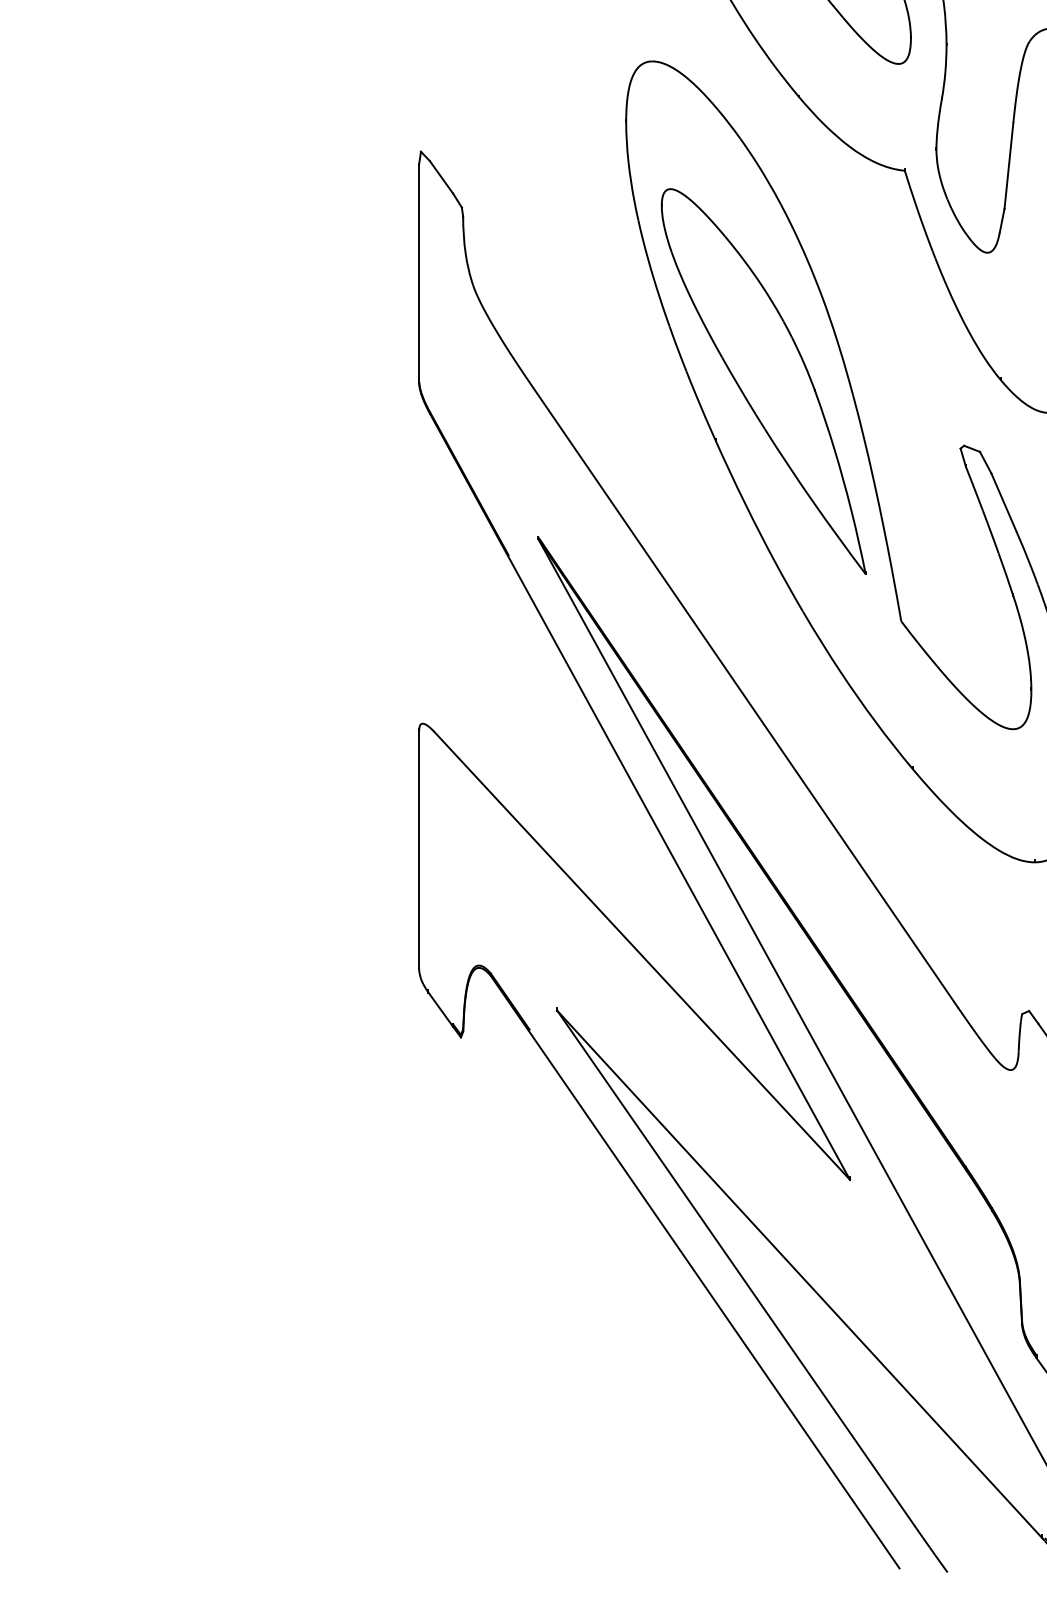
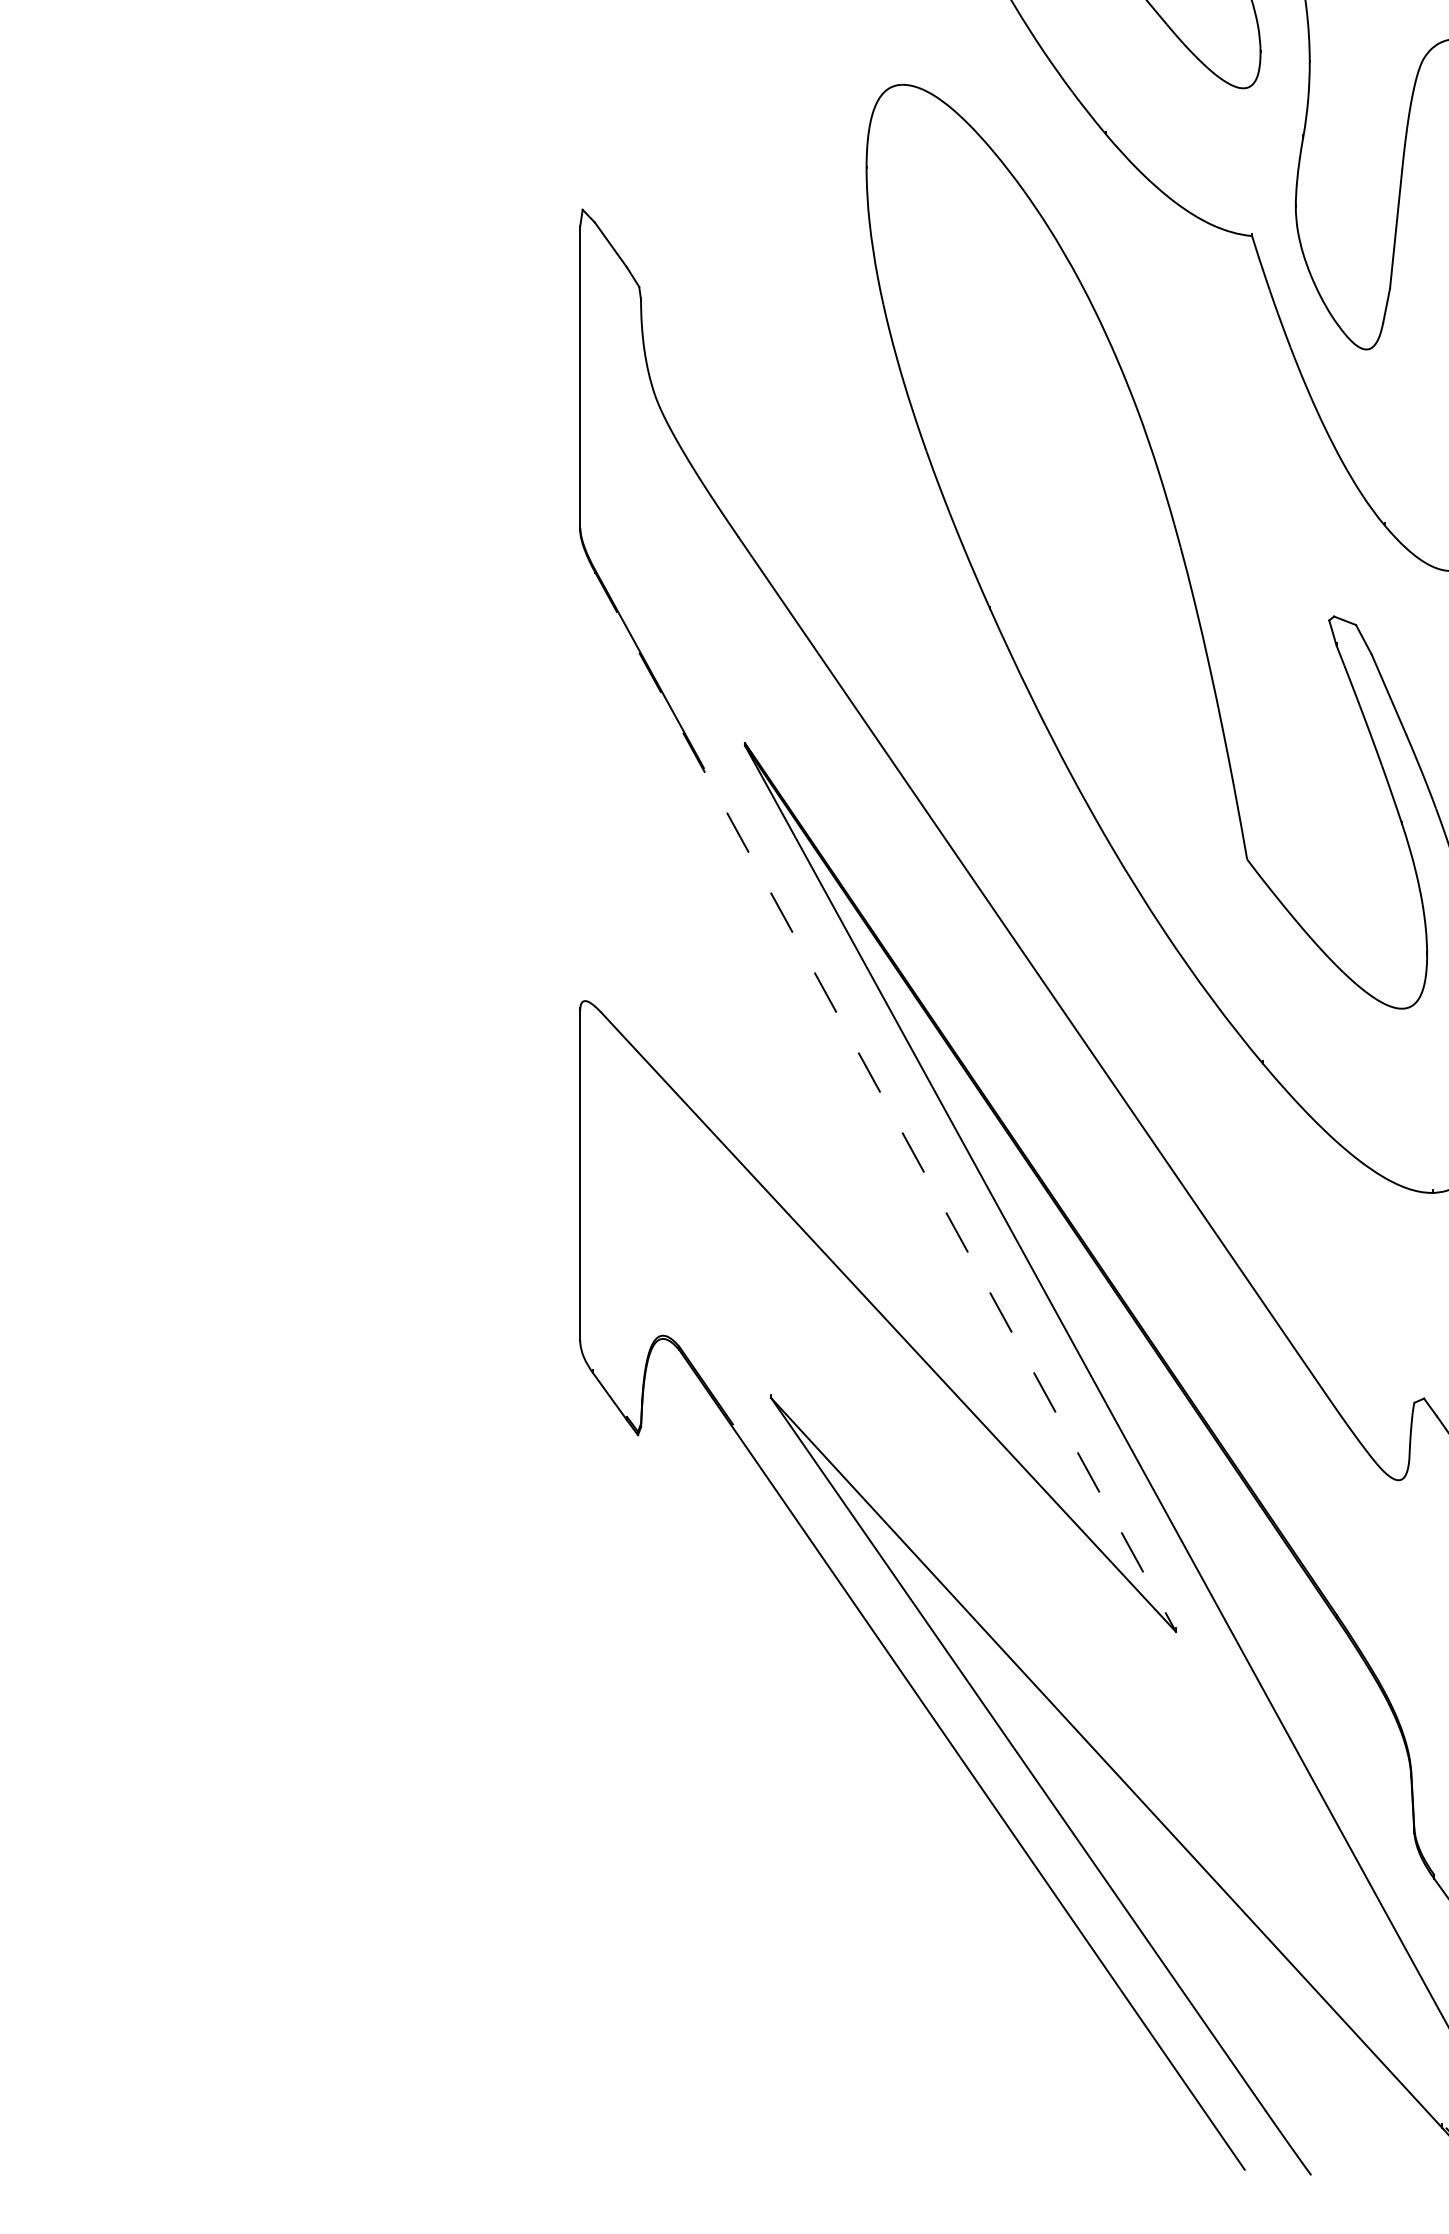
part: (763, 381) -> (1056, 527), removed
line: (639, 797) -> (885, 1102), solid -> dashed

